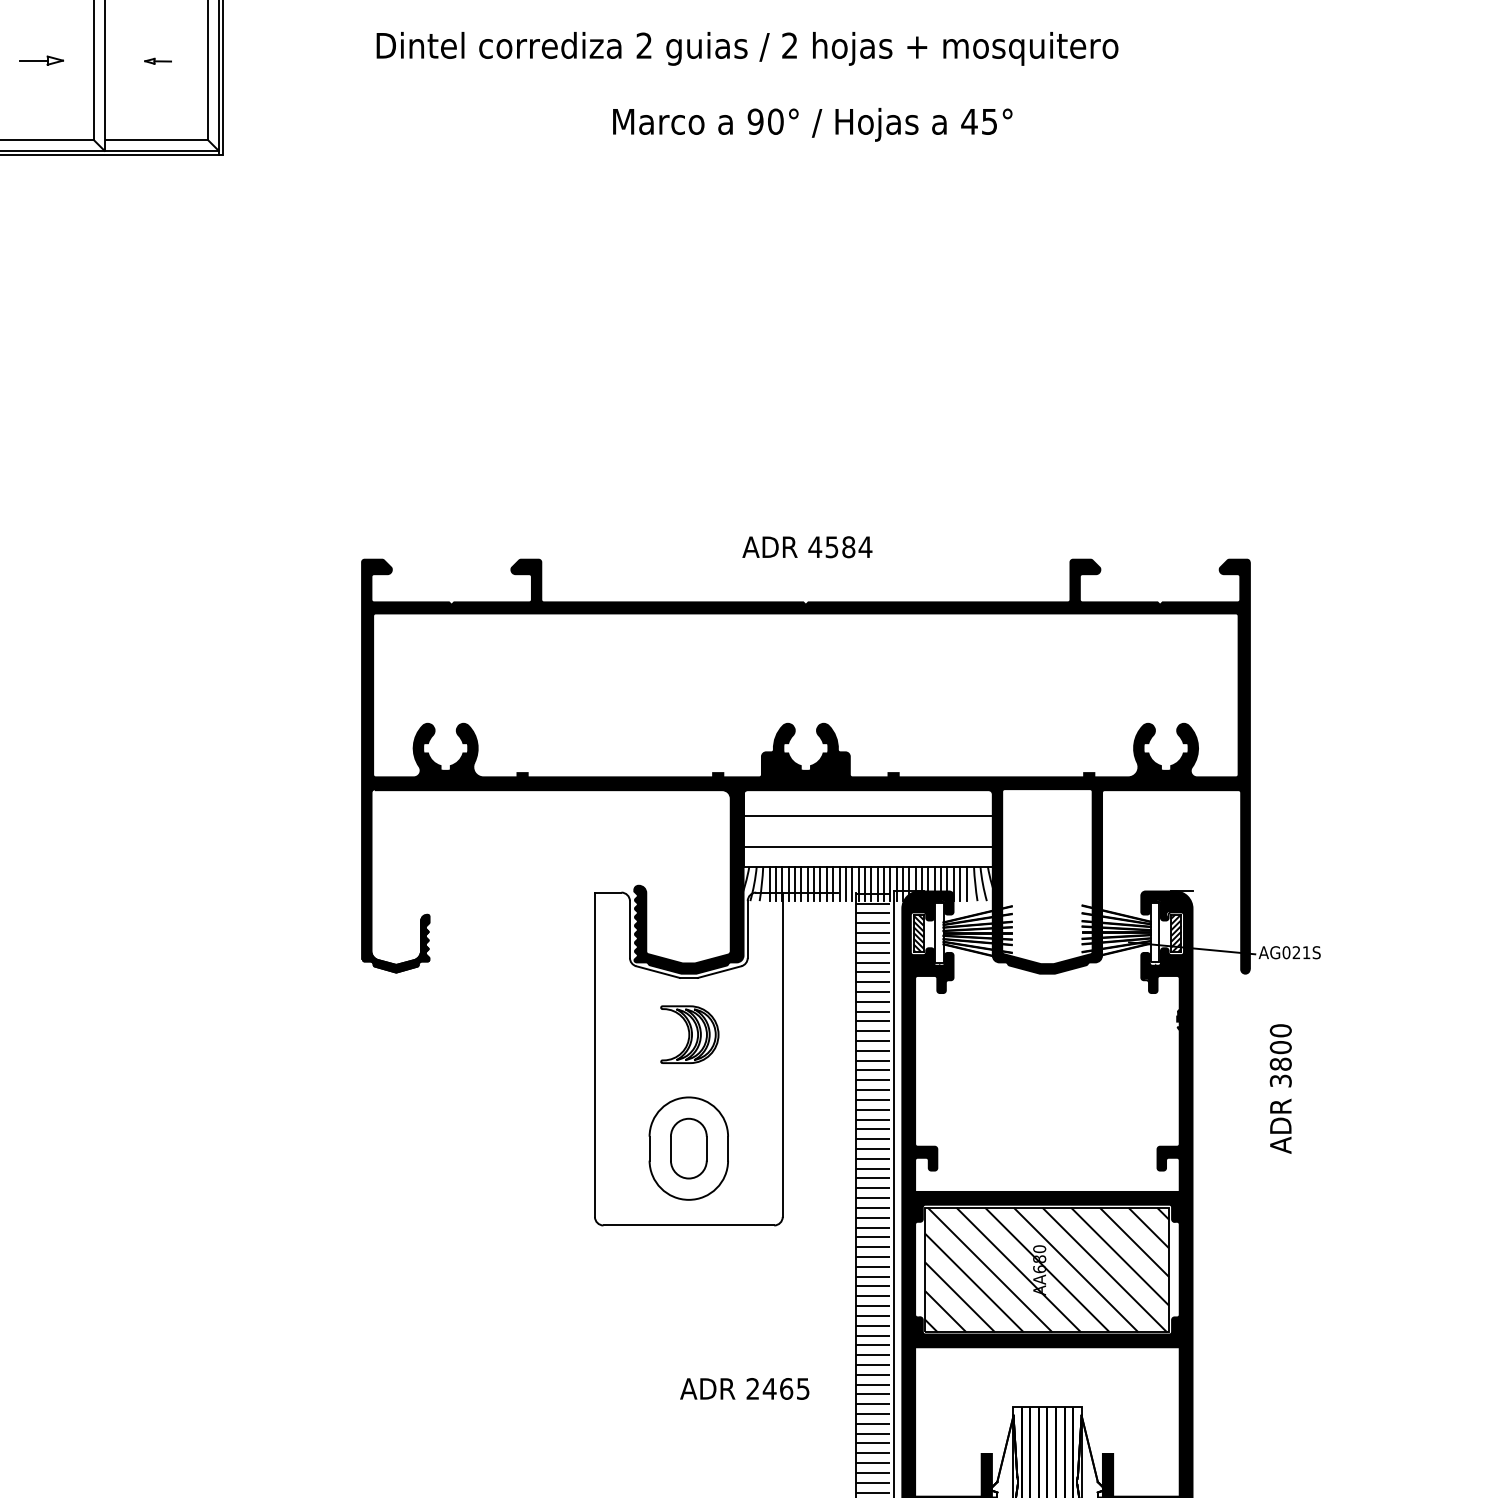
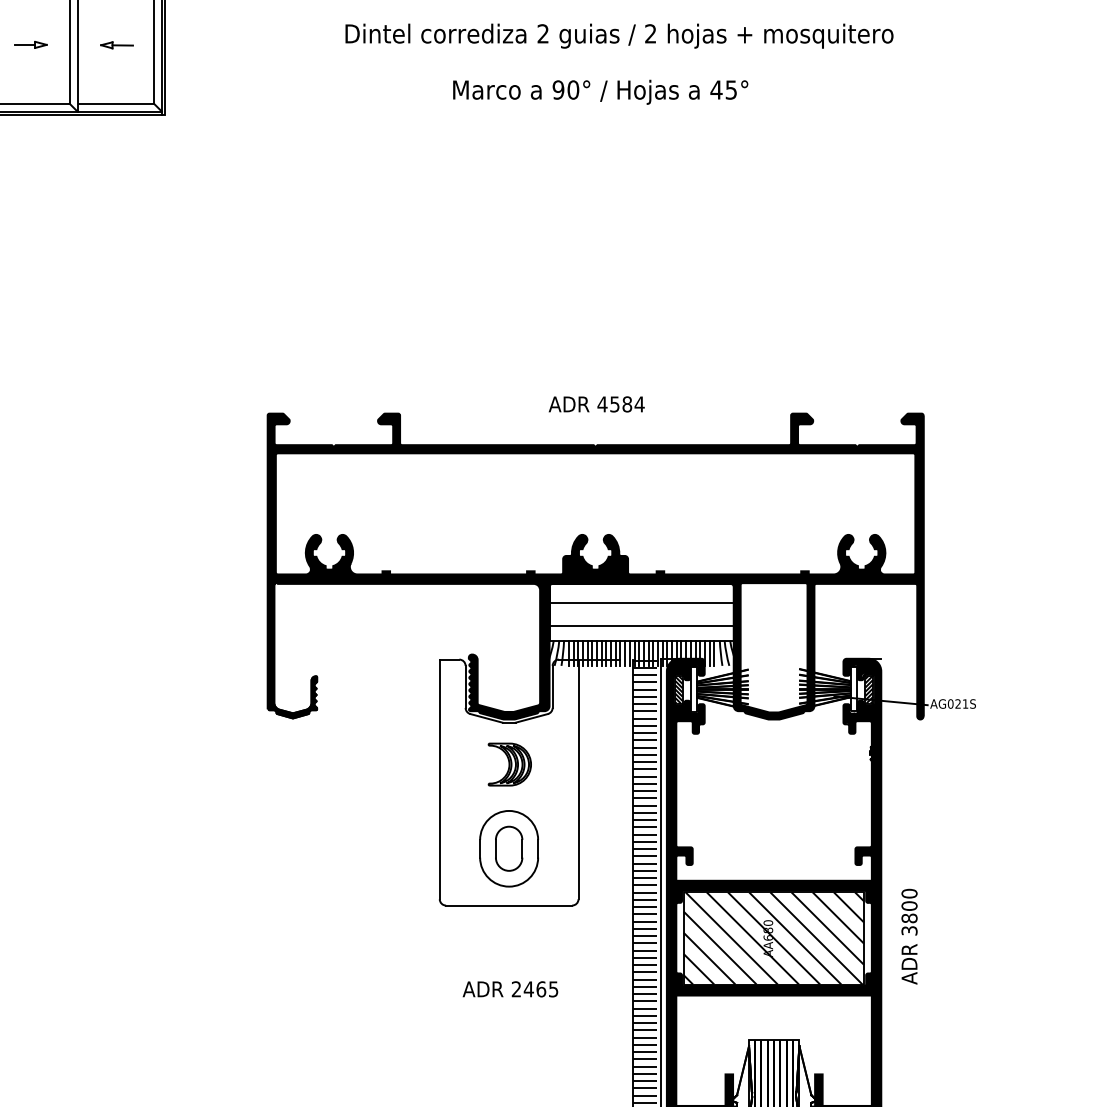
text: (747, 47) -> (619, 35), moved
part: (157, 61) -> (116, 45), size x1.67
text: (1280, 1088) -> (909, 936), moved
text: (744, 1389) -> (510, 989), moved

